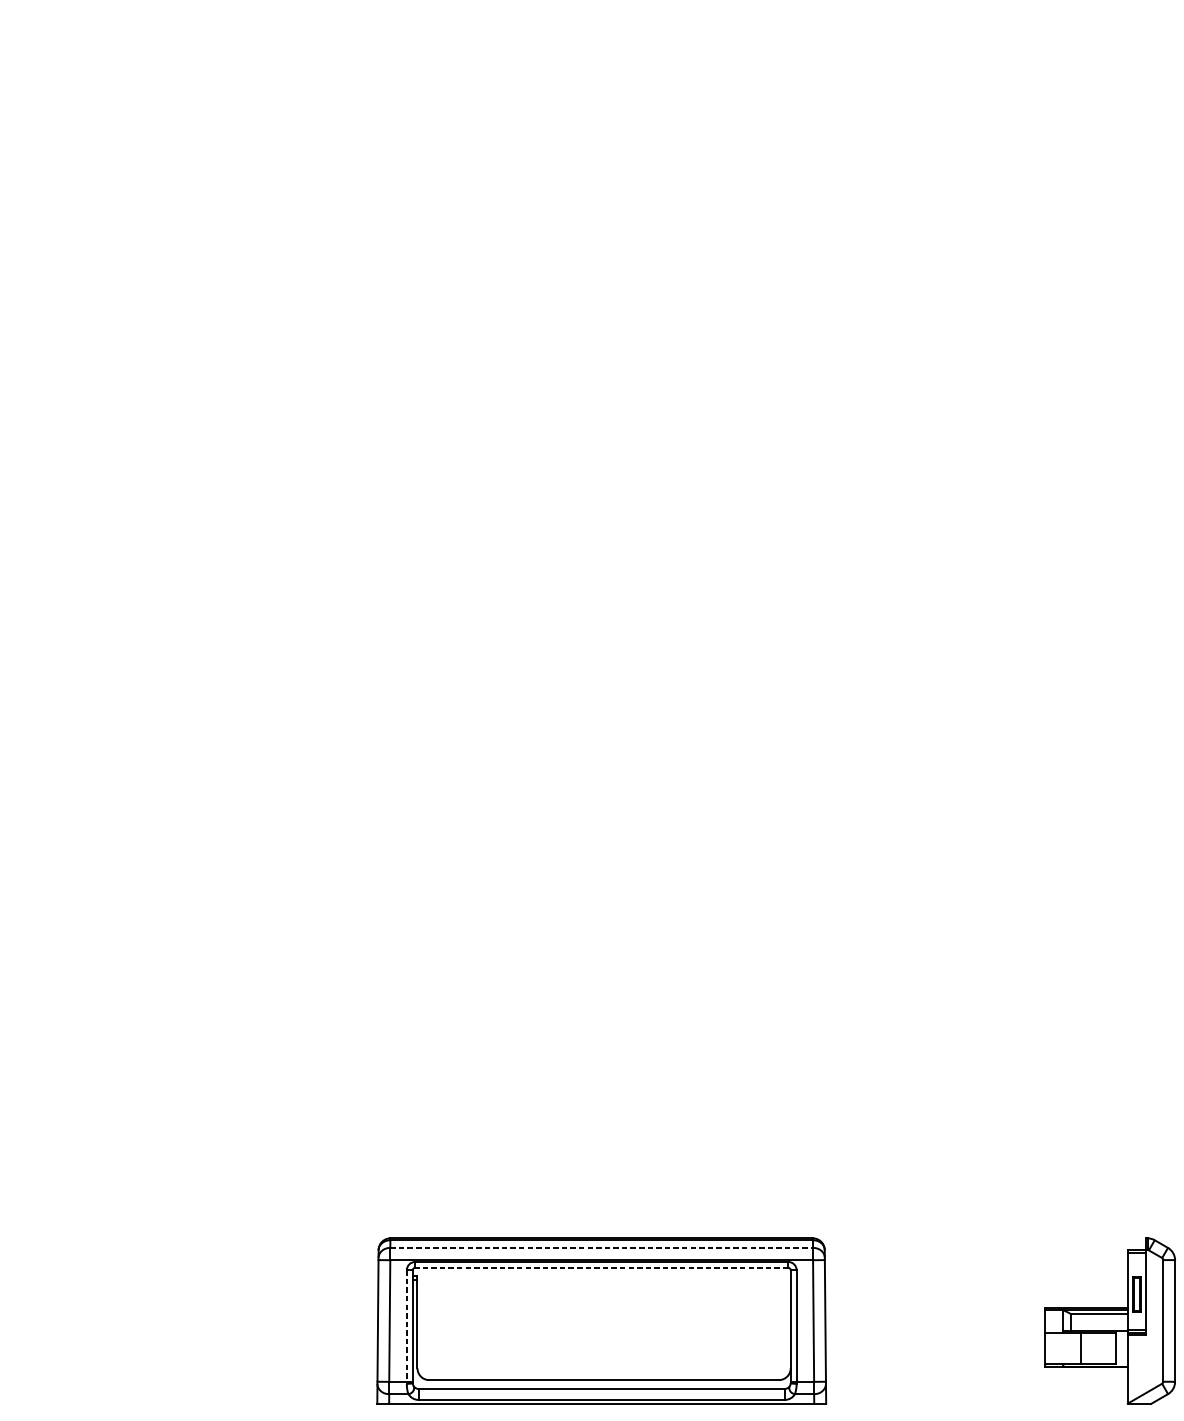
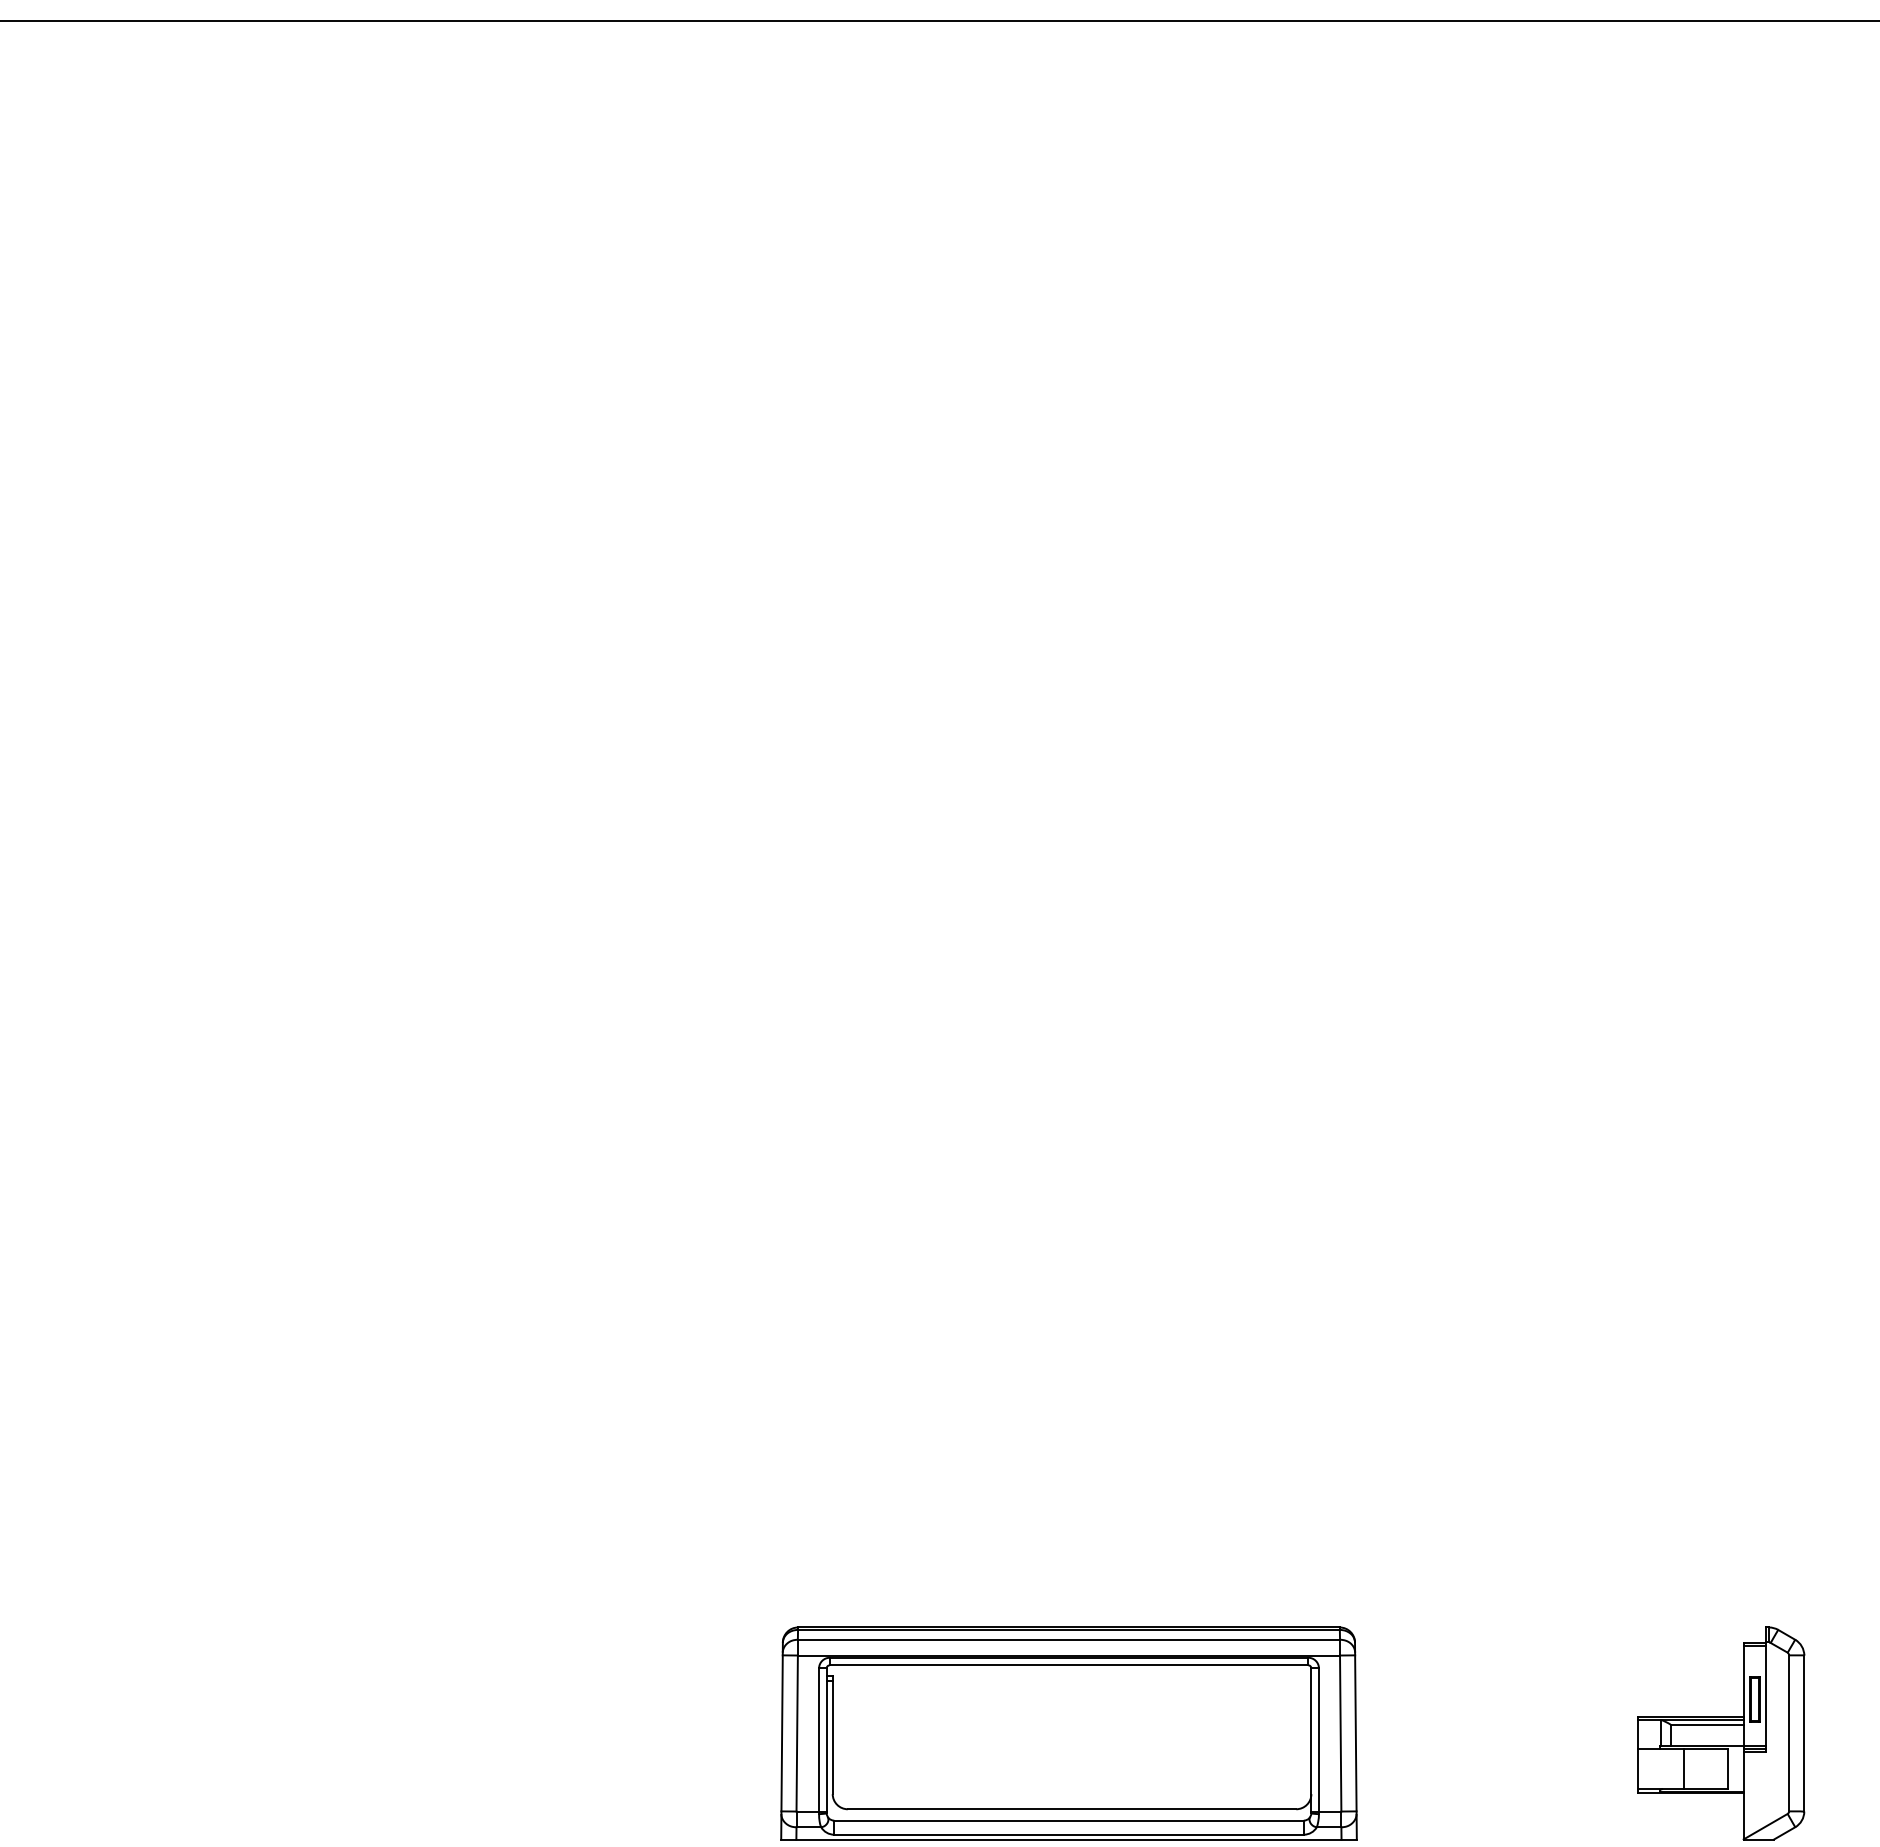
line: (602, 1247) -> (1069, 1639), dashed -> solid
line: (601, 1267) -> (1068, 1665), dashed -> solid
line: (407, 1327) -> (819, 1741), dashed -> solid

